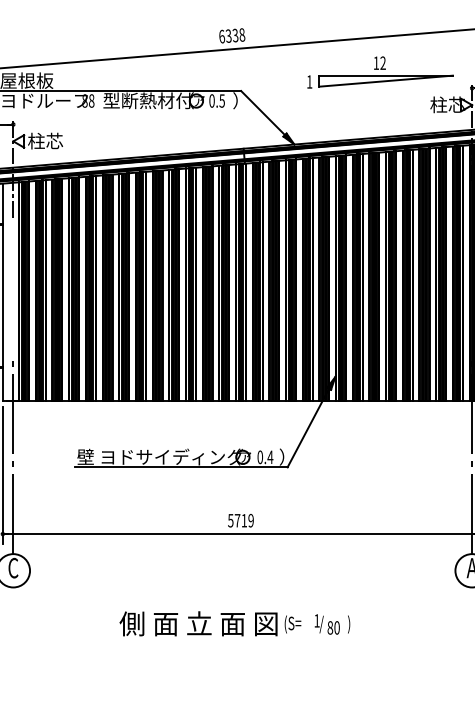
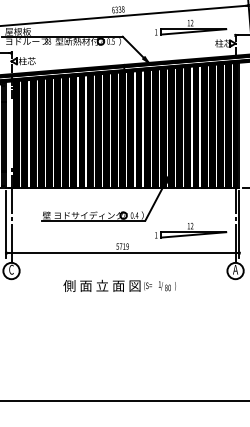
part: (381, 487) -> (191, 230), added
text: (234, 622) -> (119, 285), moved

